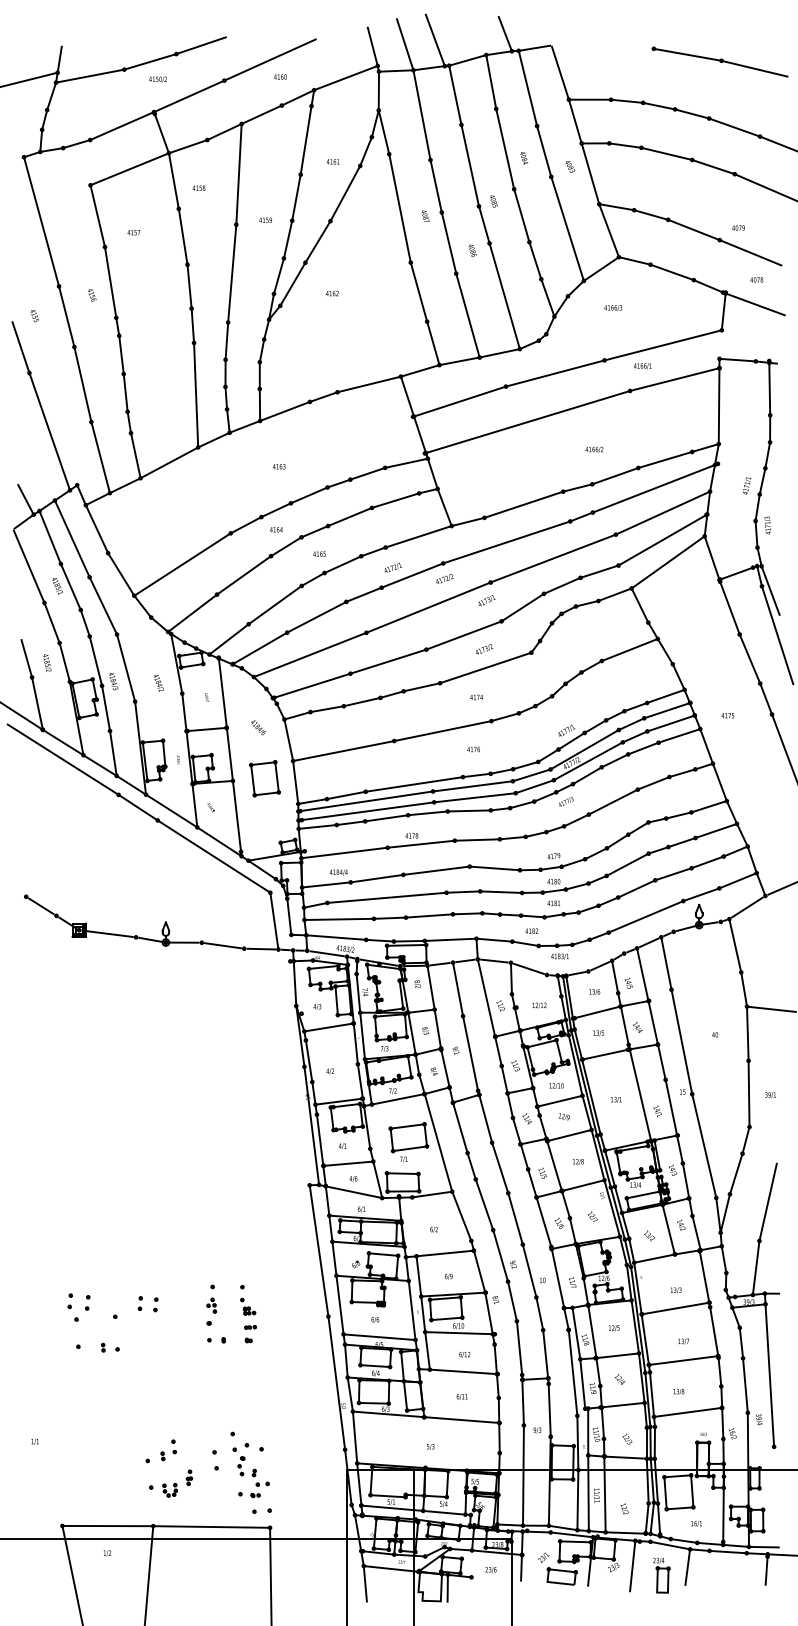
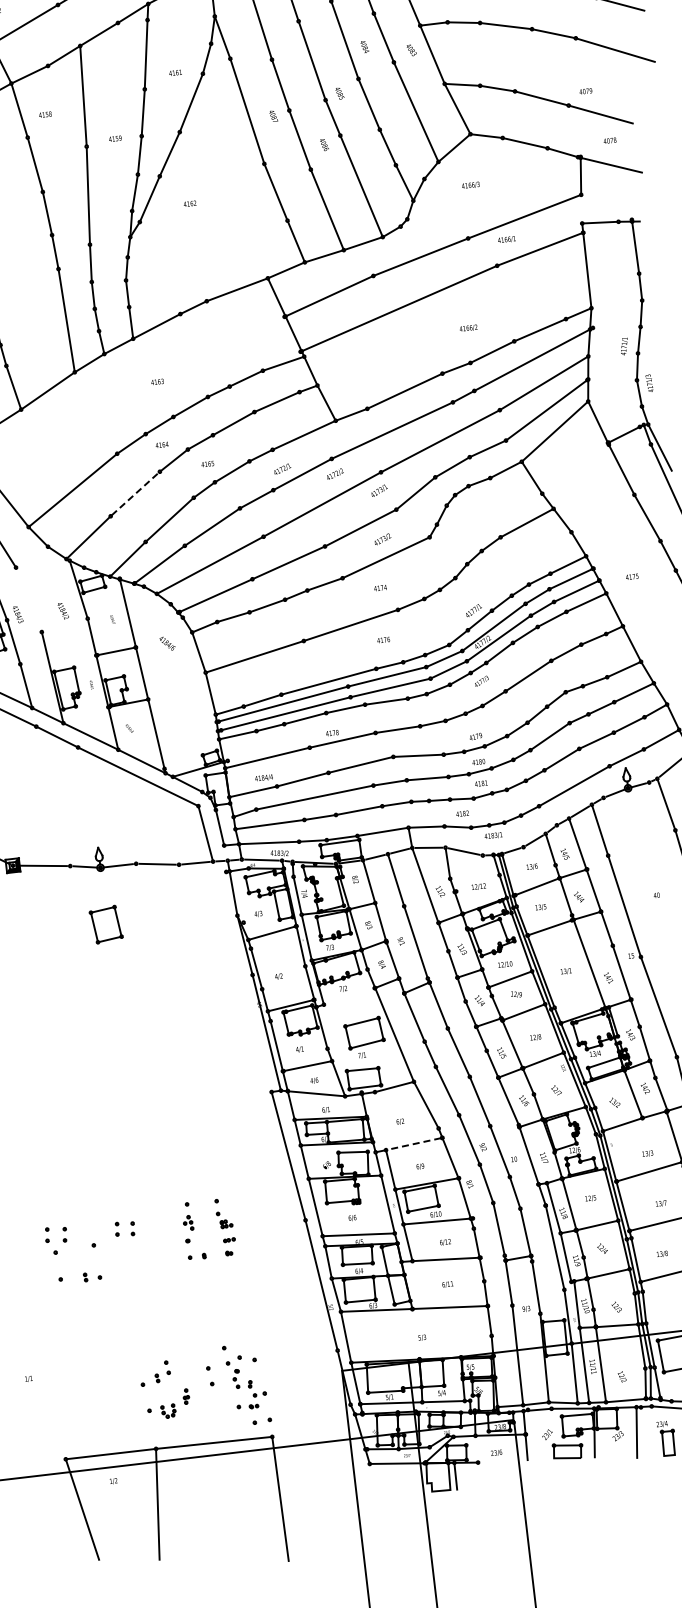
line: (244, 575) -> (135, 494), solid -> dashed
line: (125, 667) -> (28, 599), removed
part: (264, 778) -> (105, 924), moved
line: (398, 1099) -> (349, 996), removed
line: (444, 1253) -> (413, 1144), solid -> dashed
line: (364, 1584) -> (372, 1482), removed

